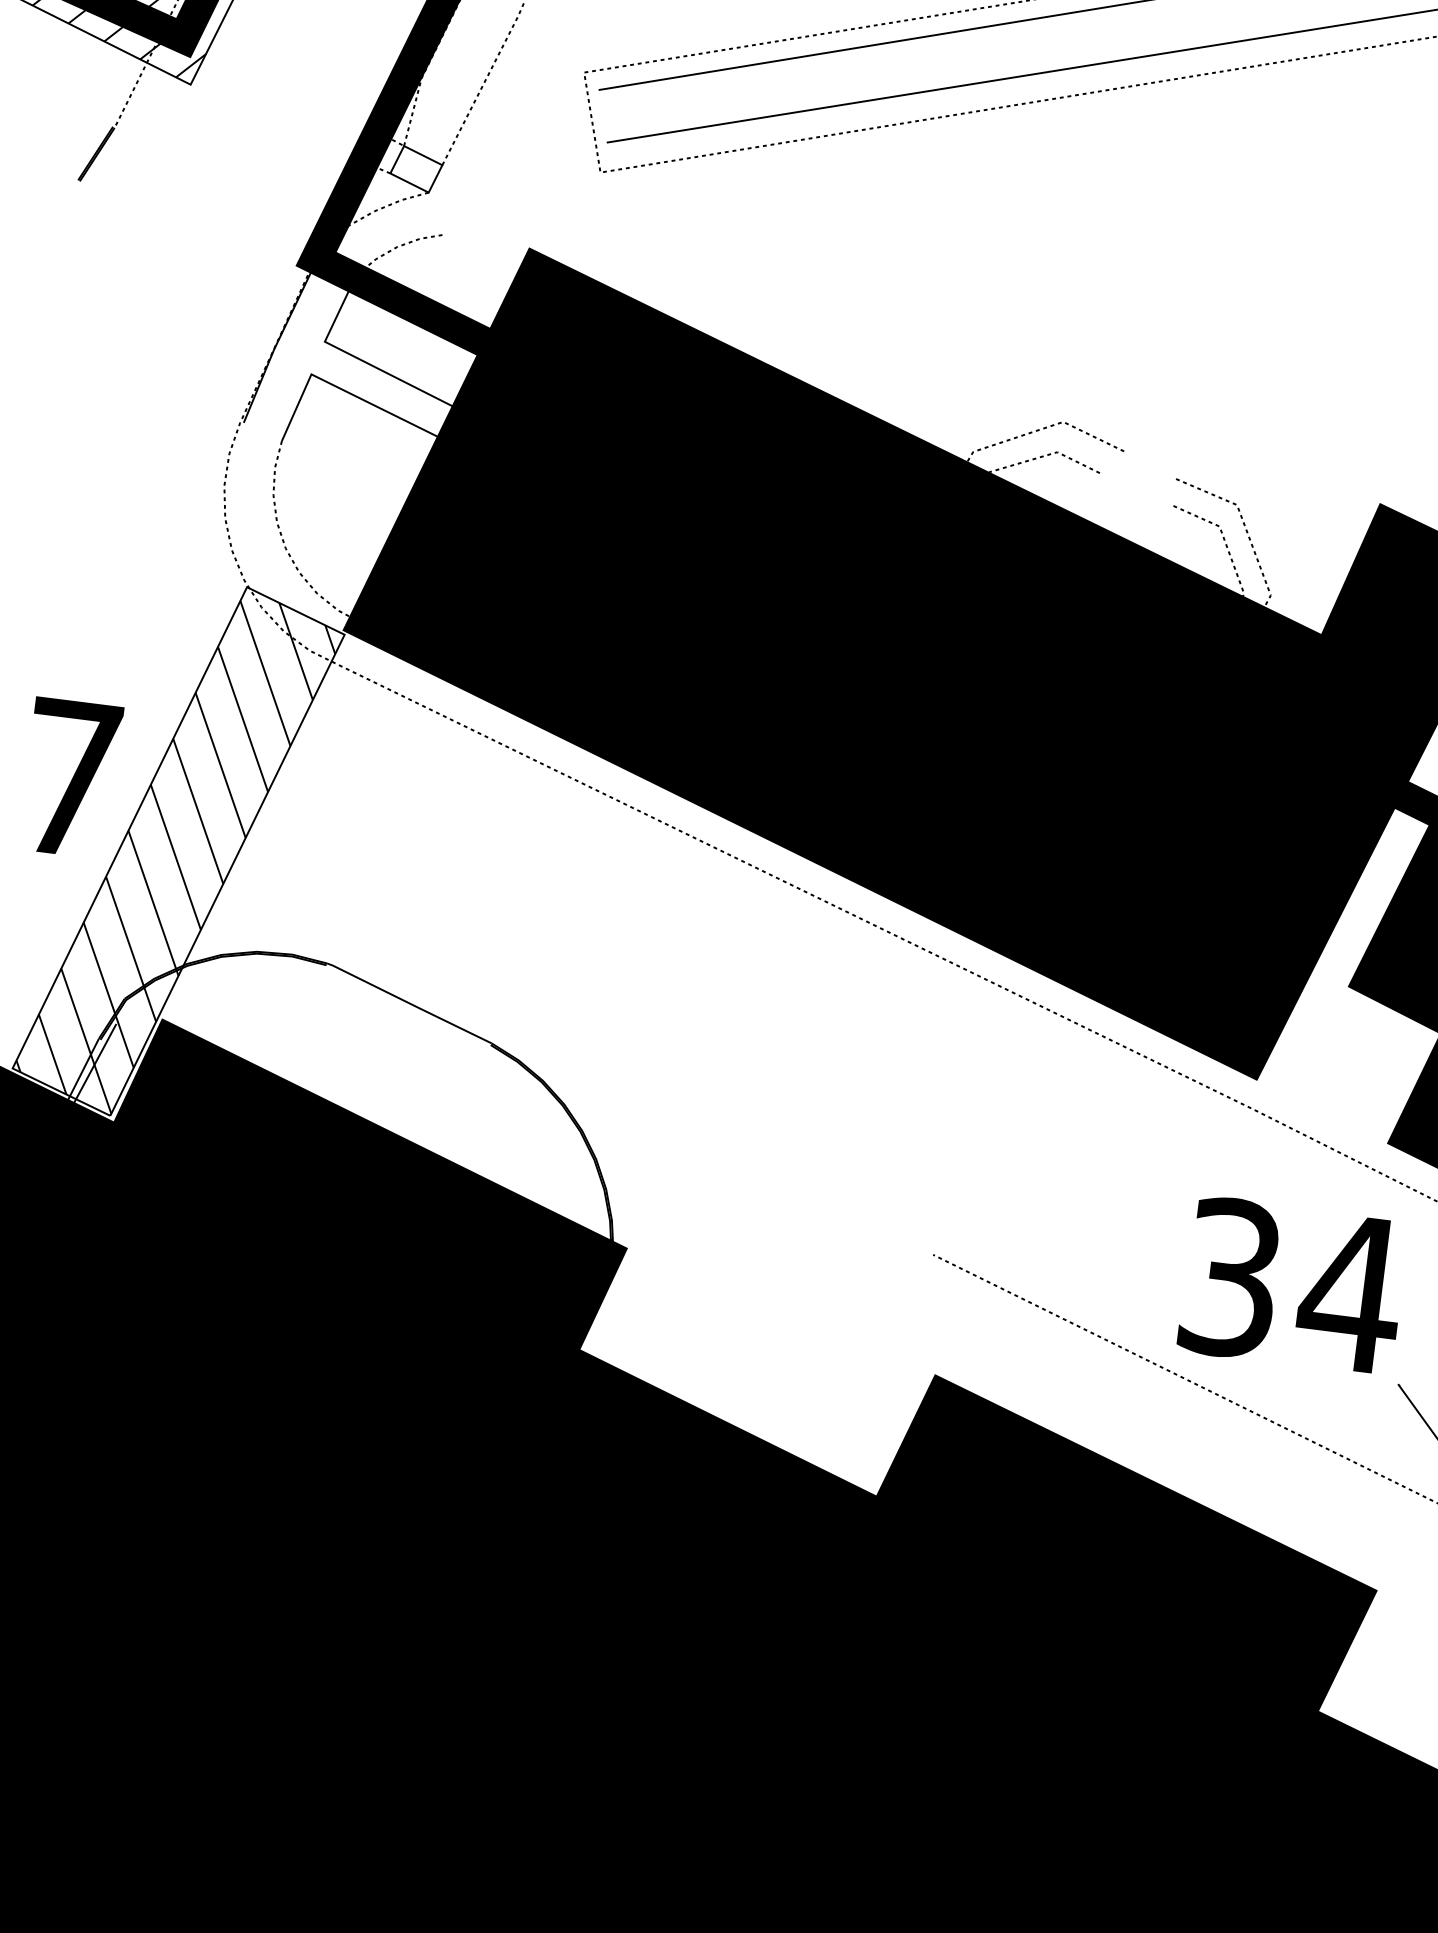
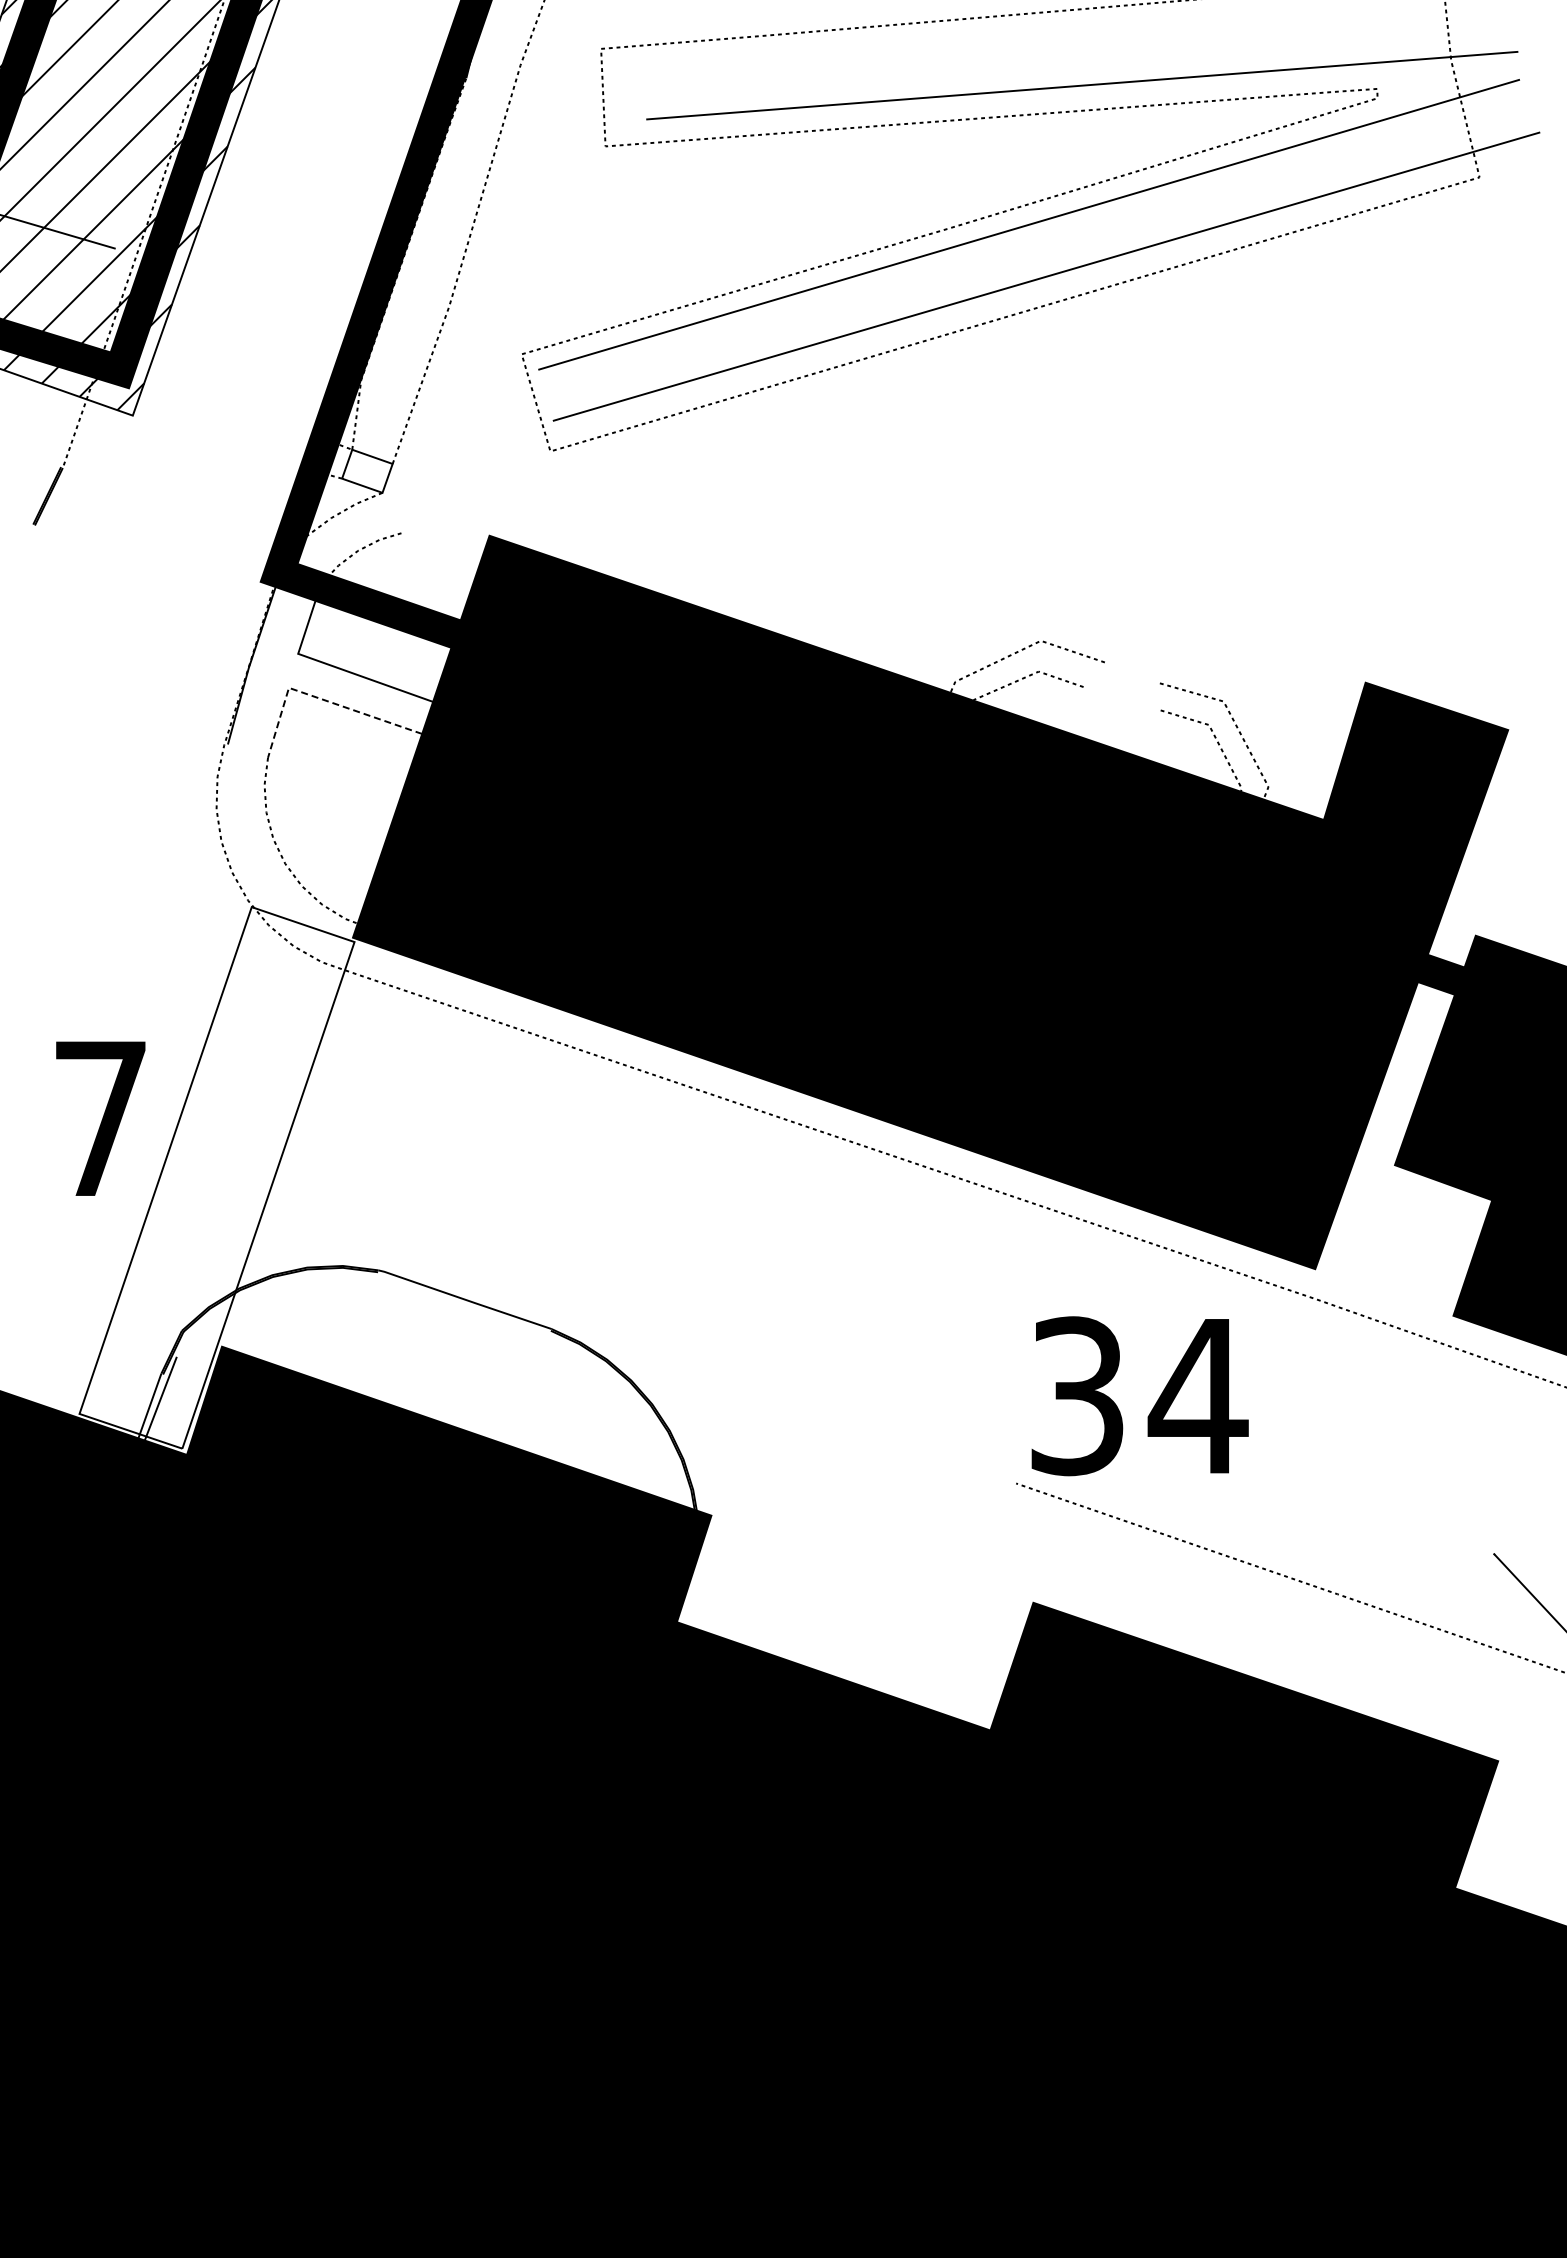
line: (346, 391) -> (325, 700), solid -> dashed
hatch: (175, 855) -> (214, 1182), removed
text: (1292, 1286) -> (1139, 1396), moved

